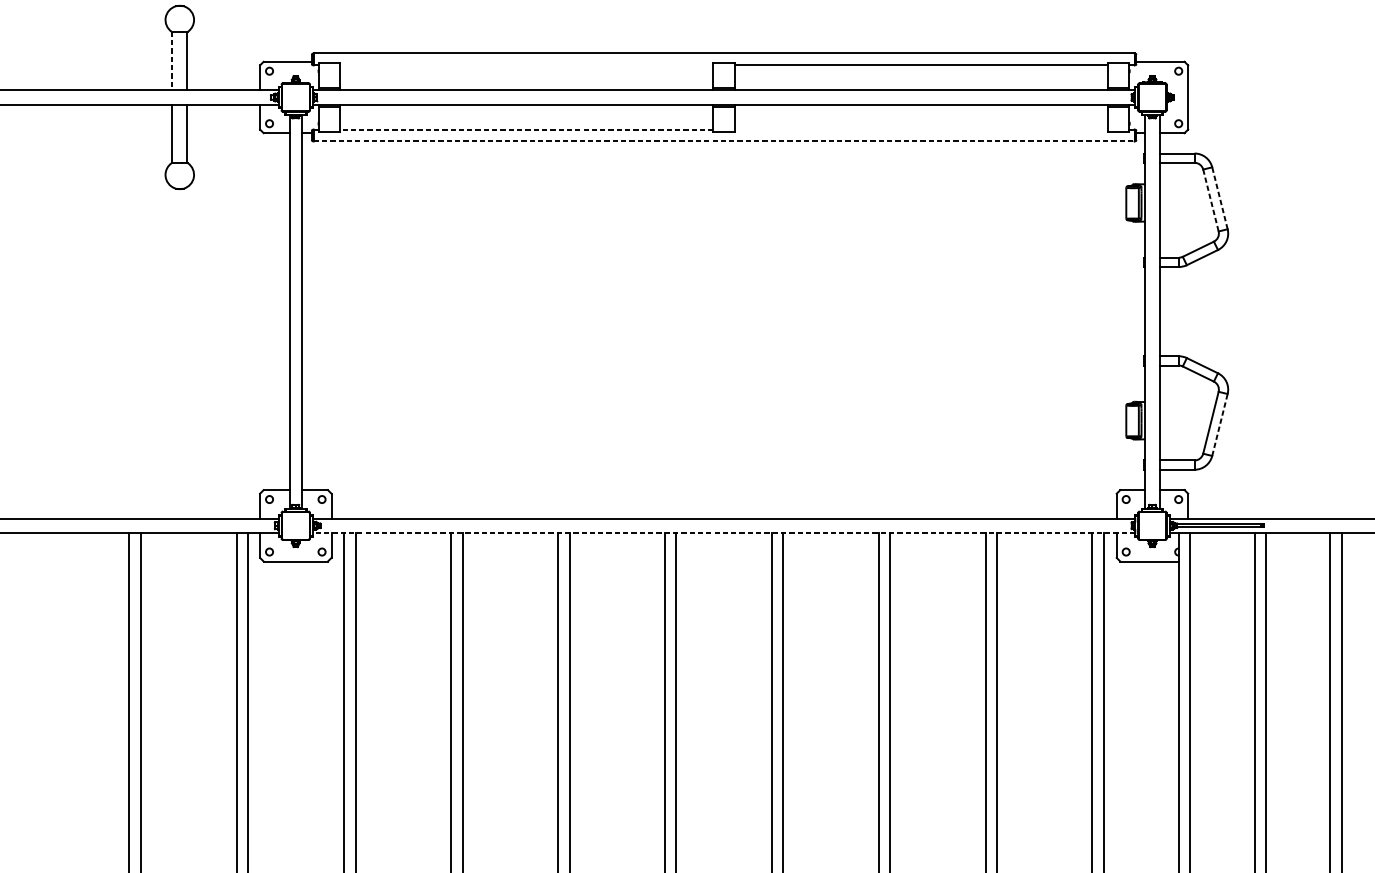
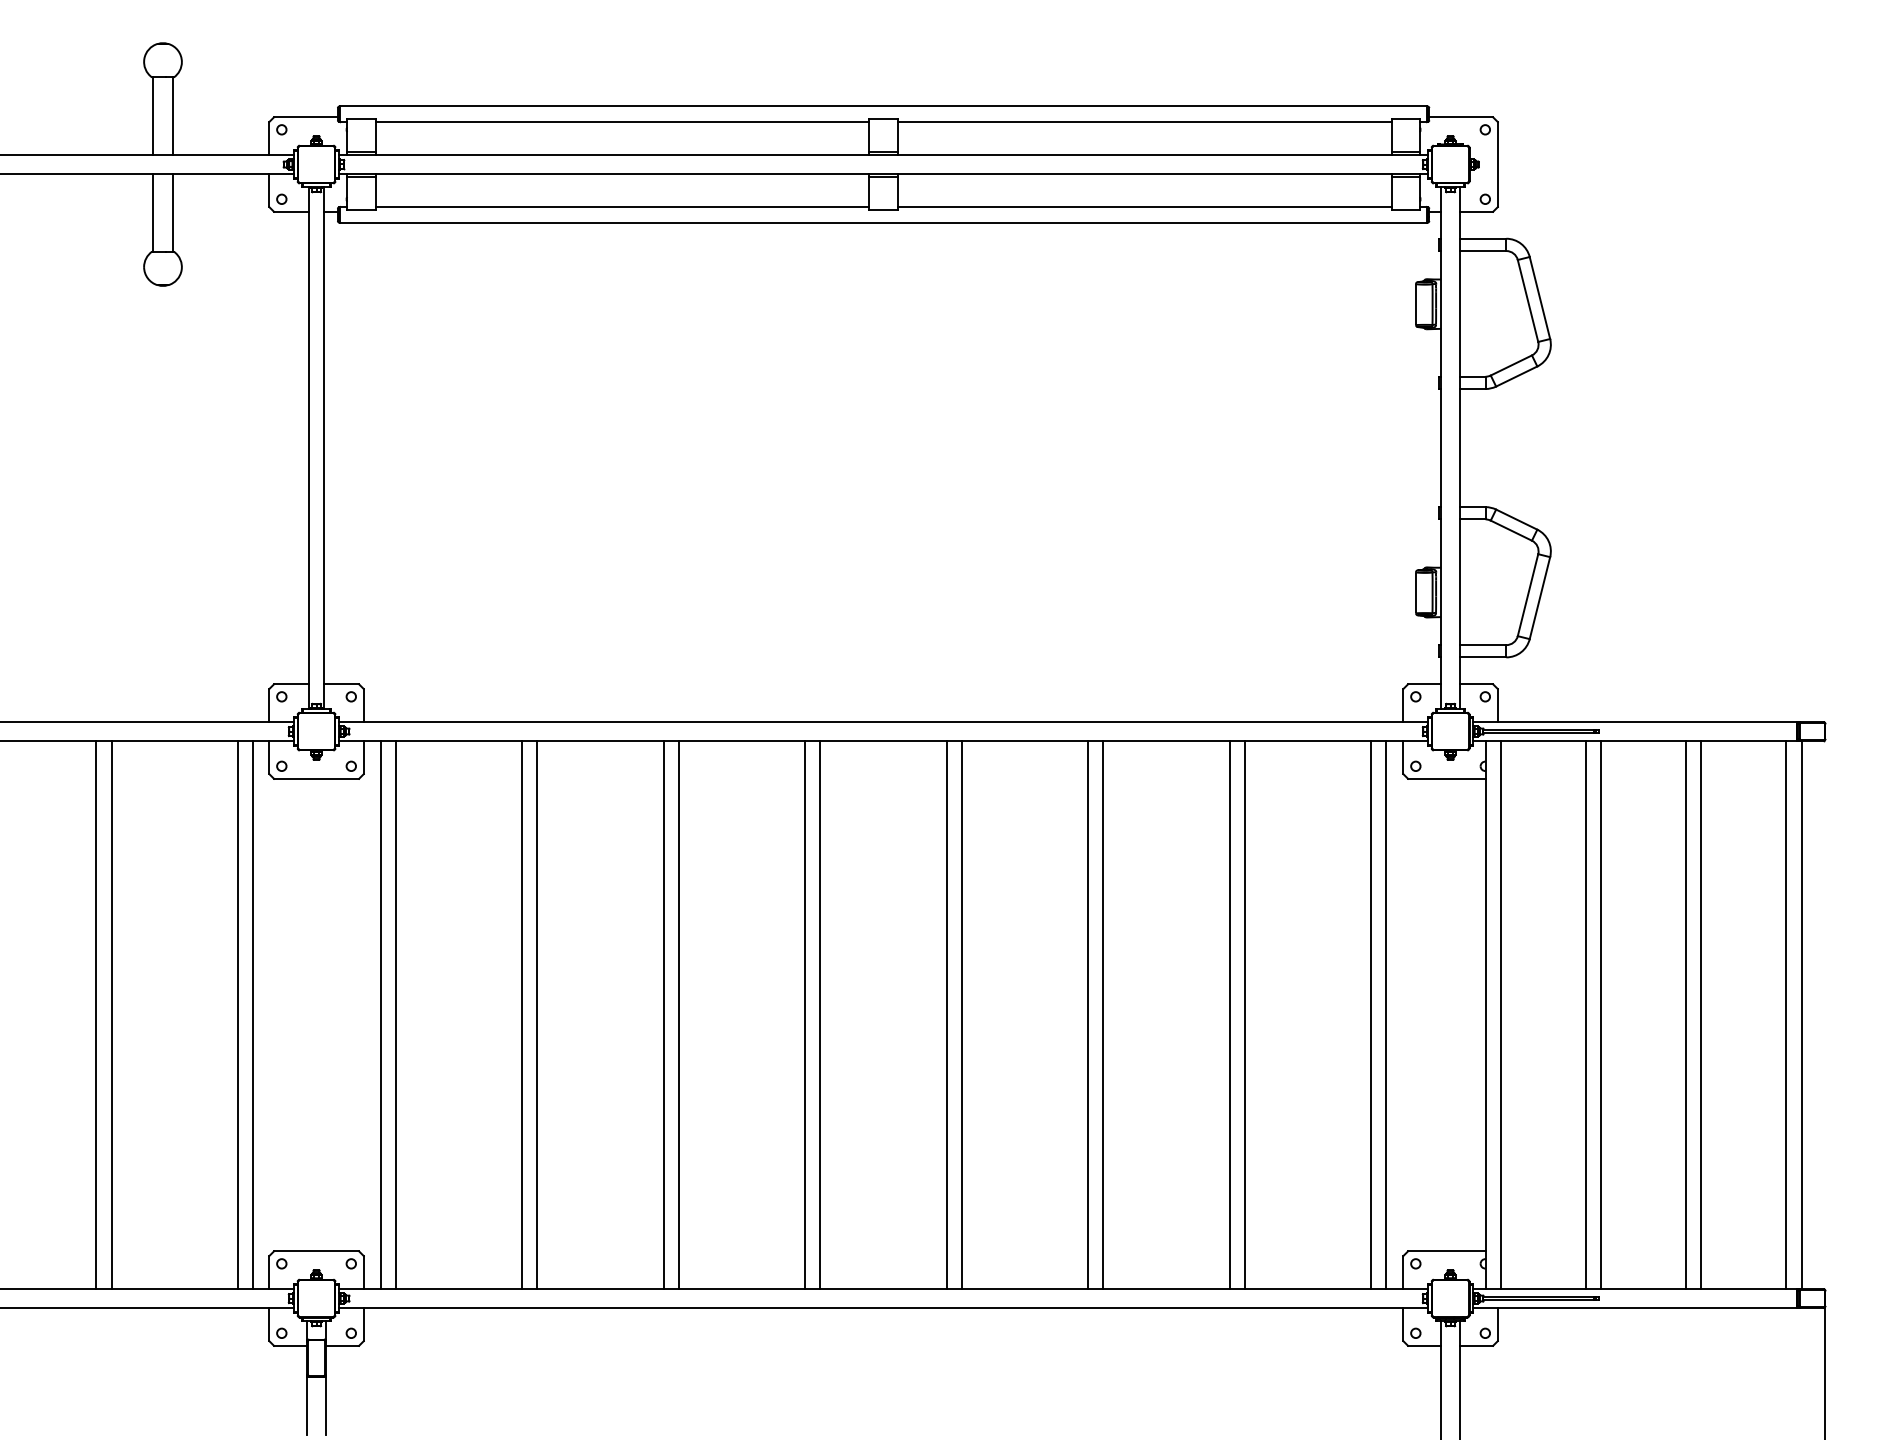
line: (172, 61) -> (153, 116), dashed -> solid
line: (526, 65) -> (622, 122), added
line: (526, 129) -> (622, 207), dashed -> solid
line: (921, 129) -> (1144, 207), added
line: (724, 141) -> (884, 222), dashed -> solid
line: (1219, 197) -> (1539, 297), dashed -> solid
line: (1211, 200) -> (1528, 301), dashed -> solid
line: (1220, 424) -> (1540, 597), dashed -> solid
line: (724, 533) -> (883, 741), dashed -> solid

